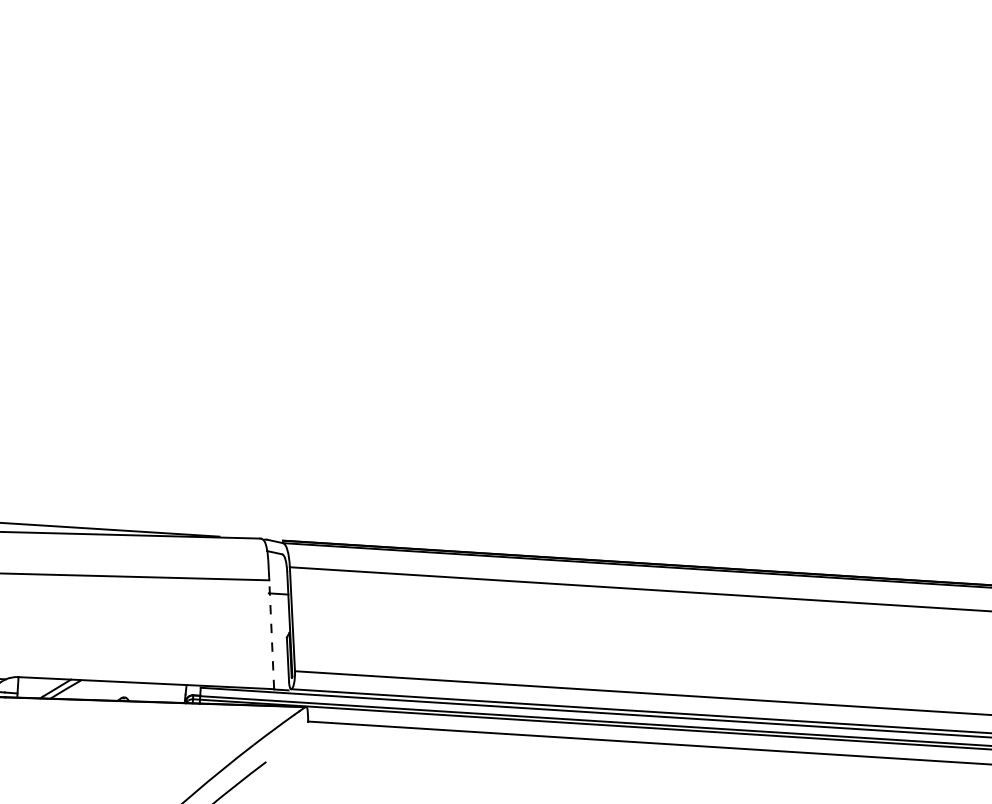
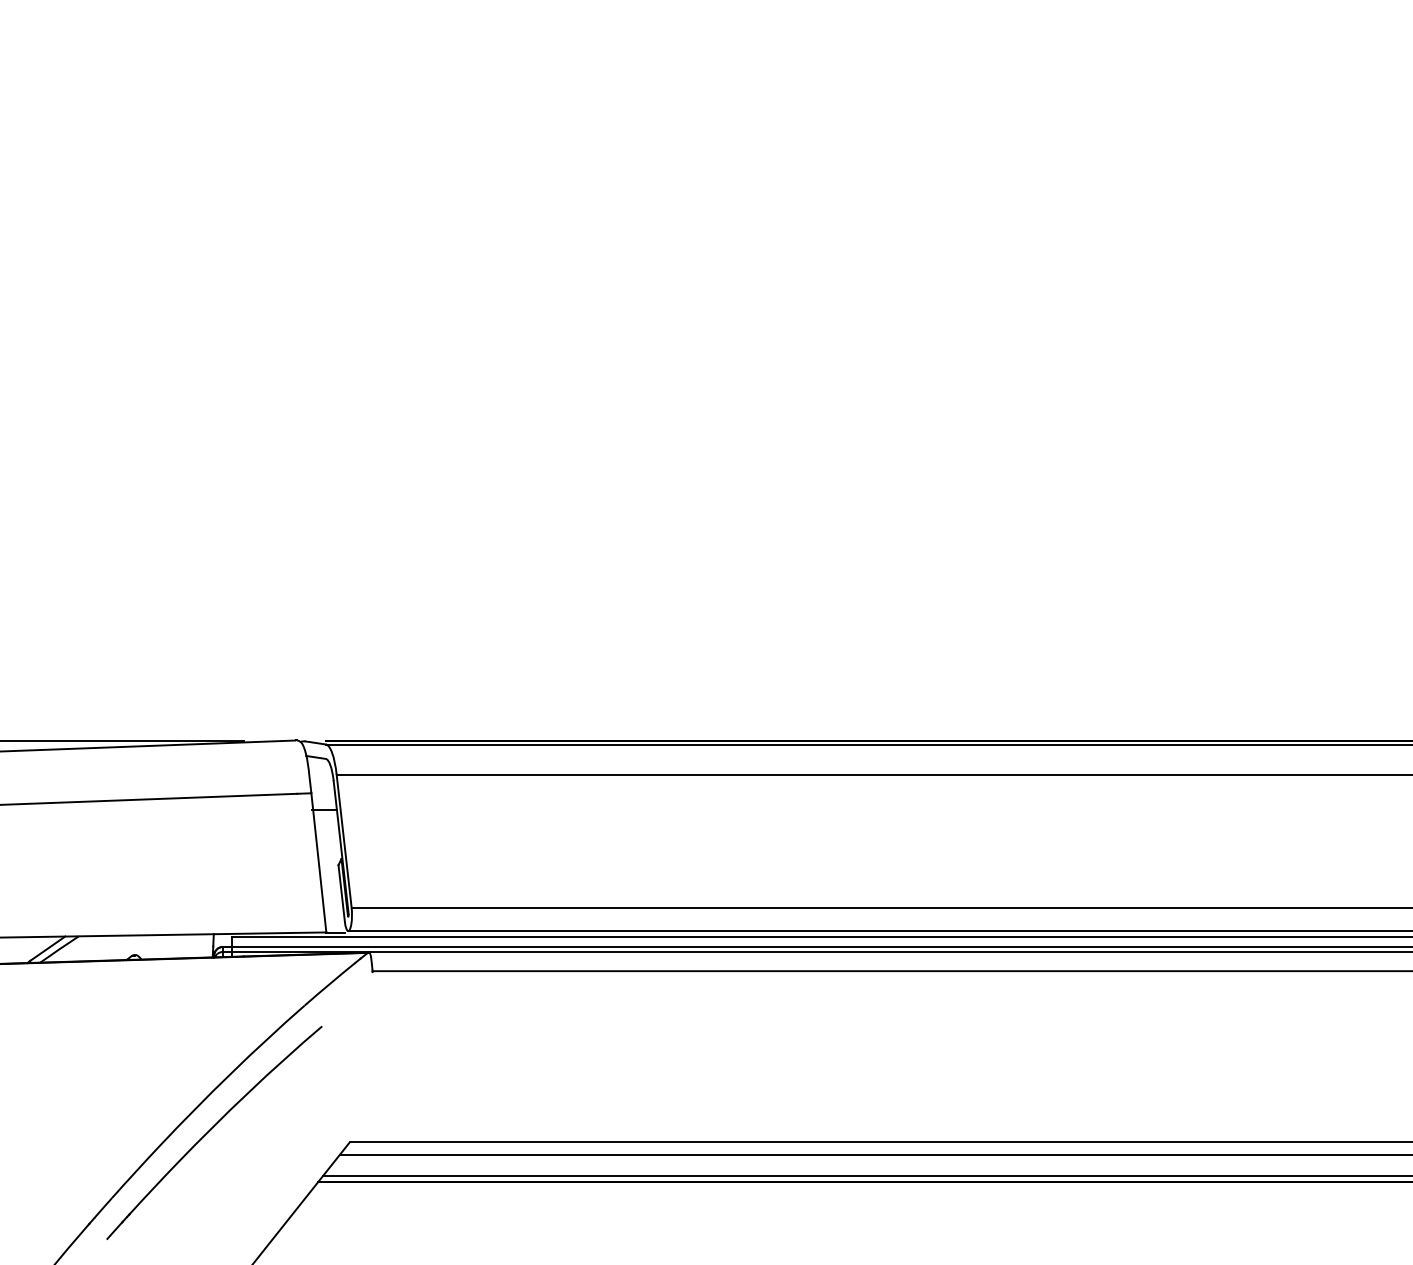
line: (271, 634) -> (318, 862), dashed -> solid

